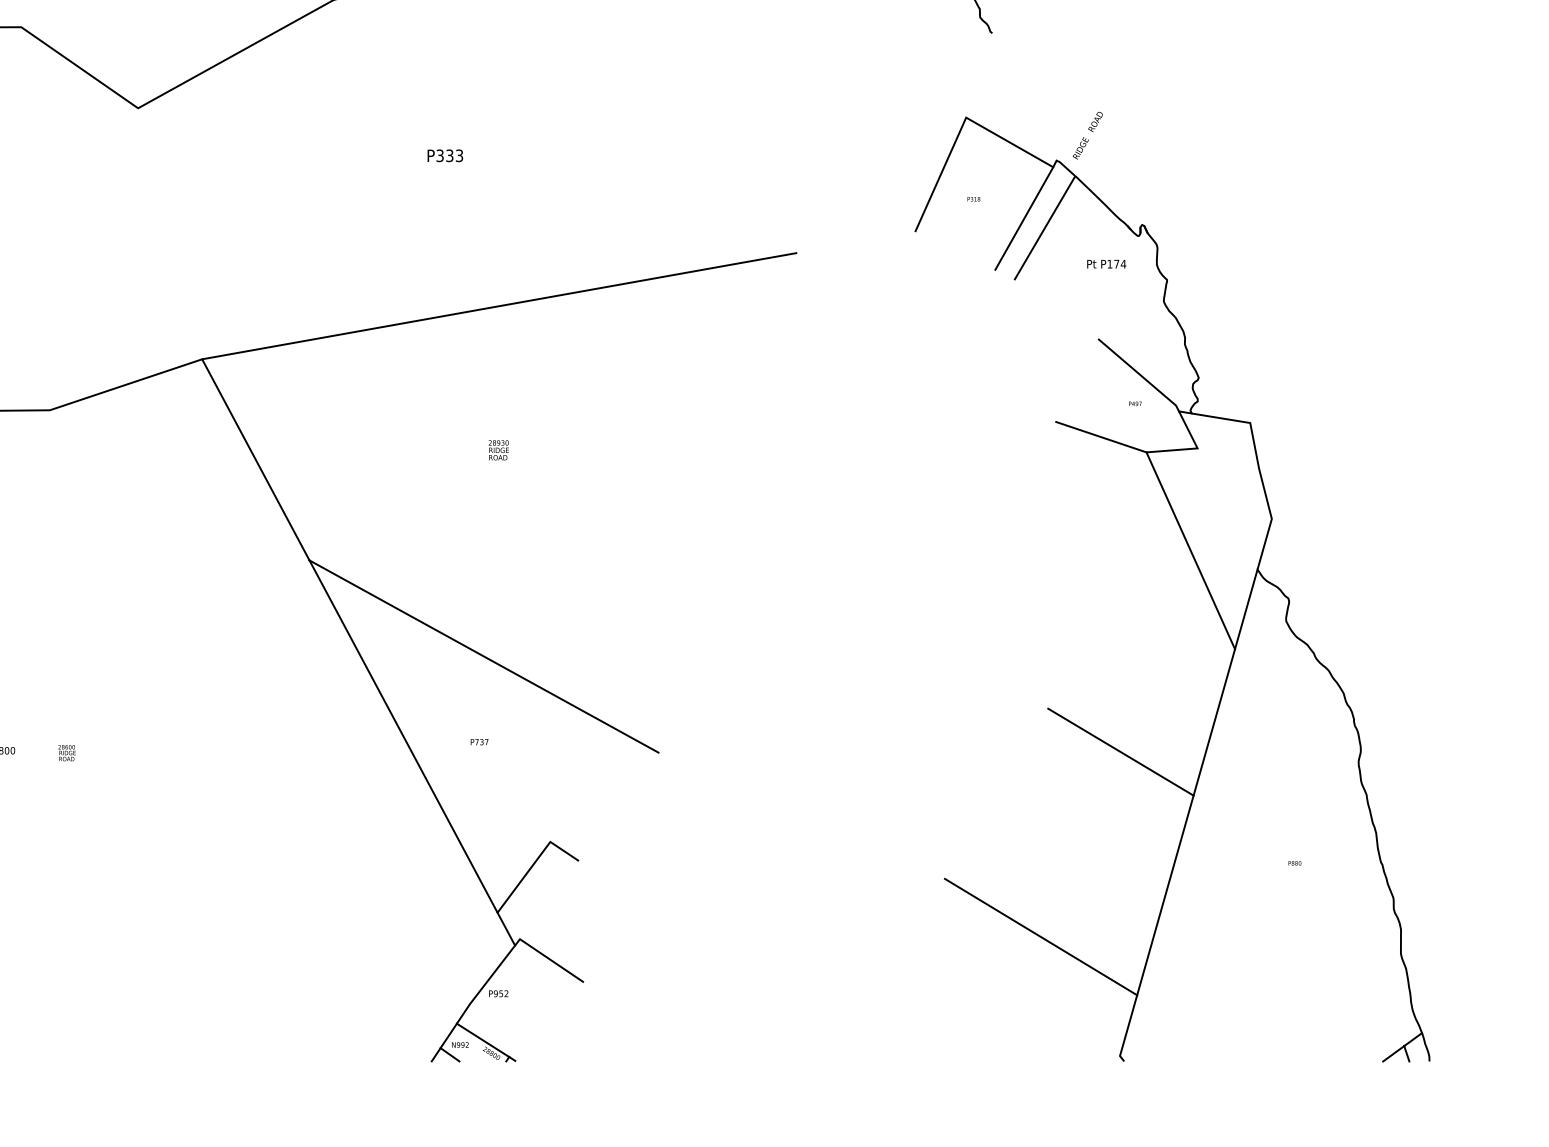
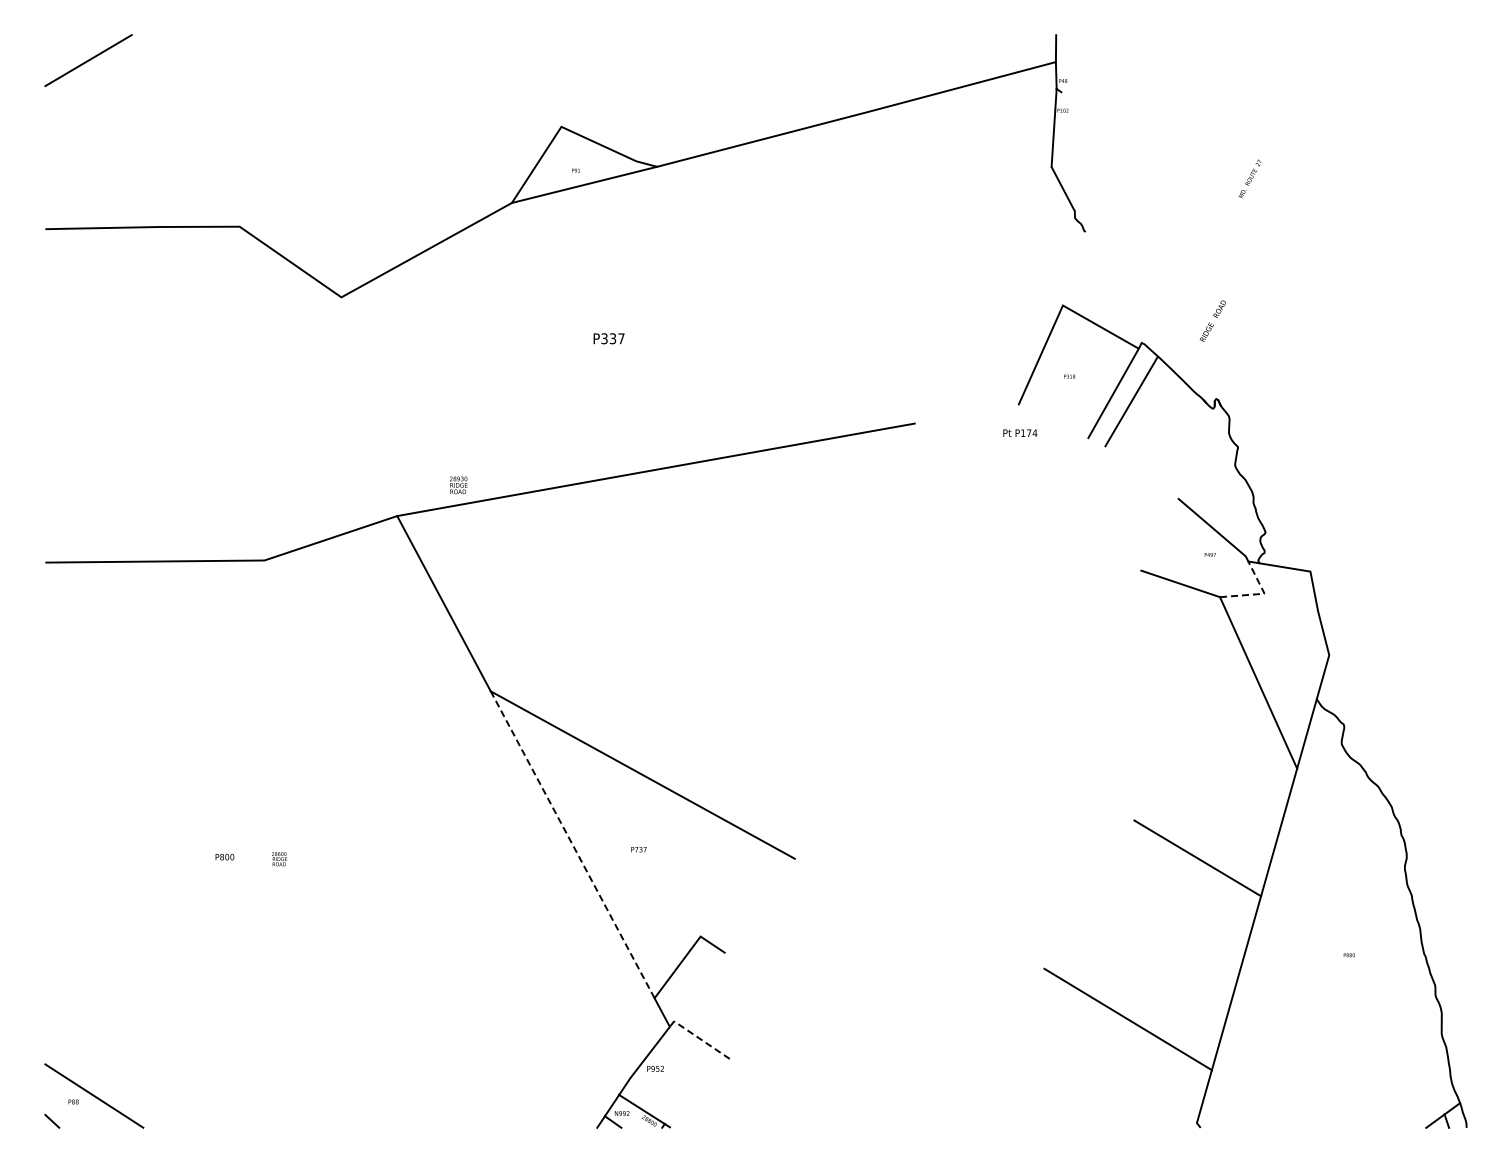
text: (1087, 134) -> (1212, 320), moved
text: (459, 155) -> (621, 338), P333 -> P337
text: (1106, 263) -> (1020, 432), moved
line: (1194, 448) -> (1261, 593), solid -> dashed
text: (498, 450) -> (458, 485), moved
line: (403, 736) -> (572, 844), solid -> dashed
line: (547, 957) -> (698, 1037), solid -> dashed

